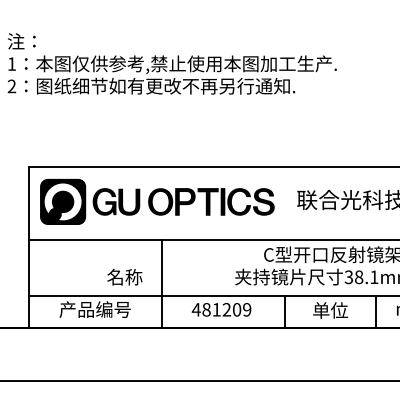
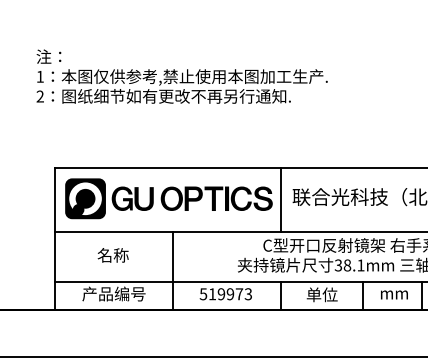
line: (284, 202) -> (281, 199), added
text: (124, 277) -> (112, 255), moved
text: (221, 310) -> (225, 294), 481209 -> 519973

